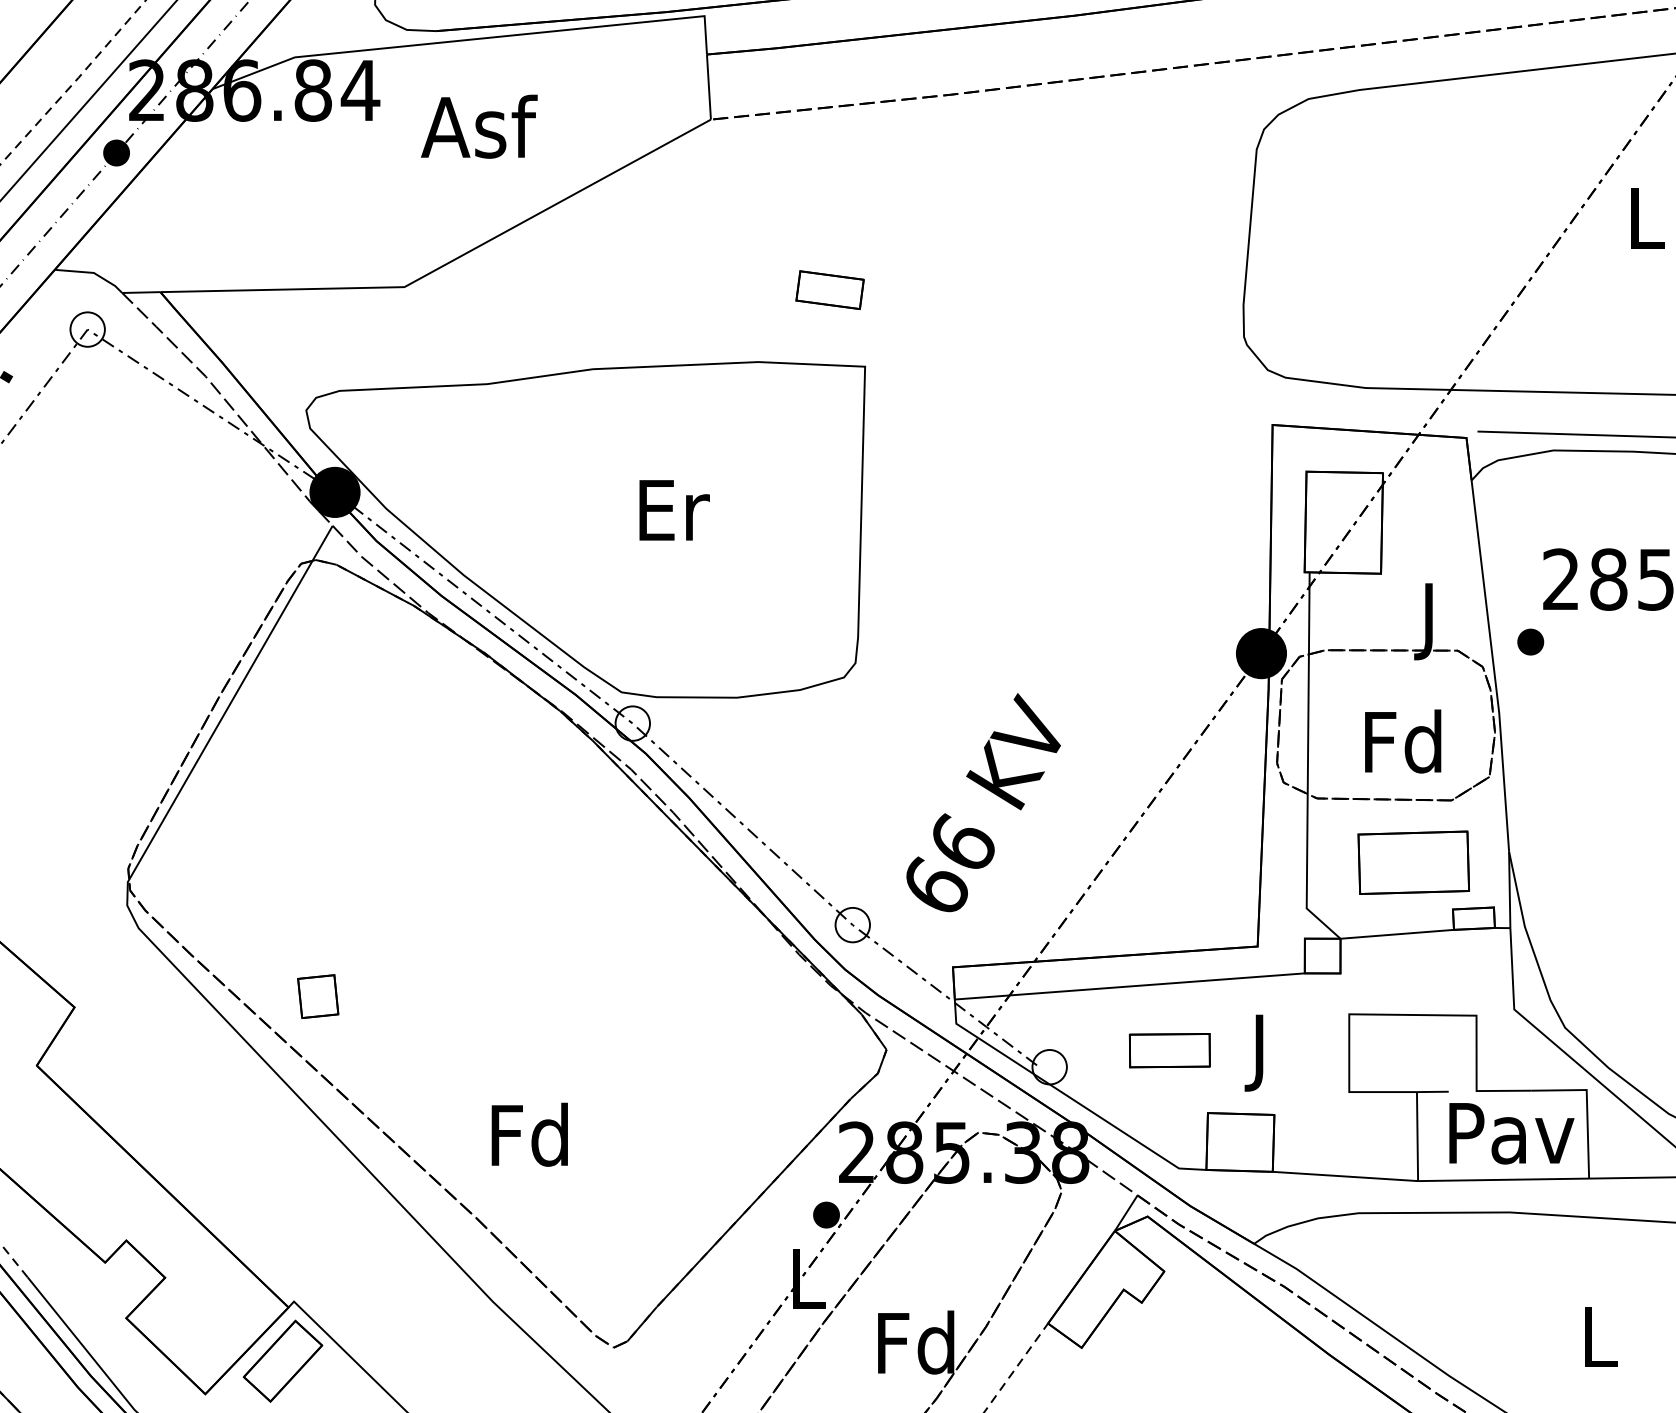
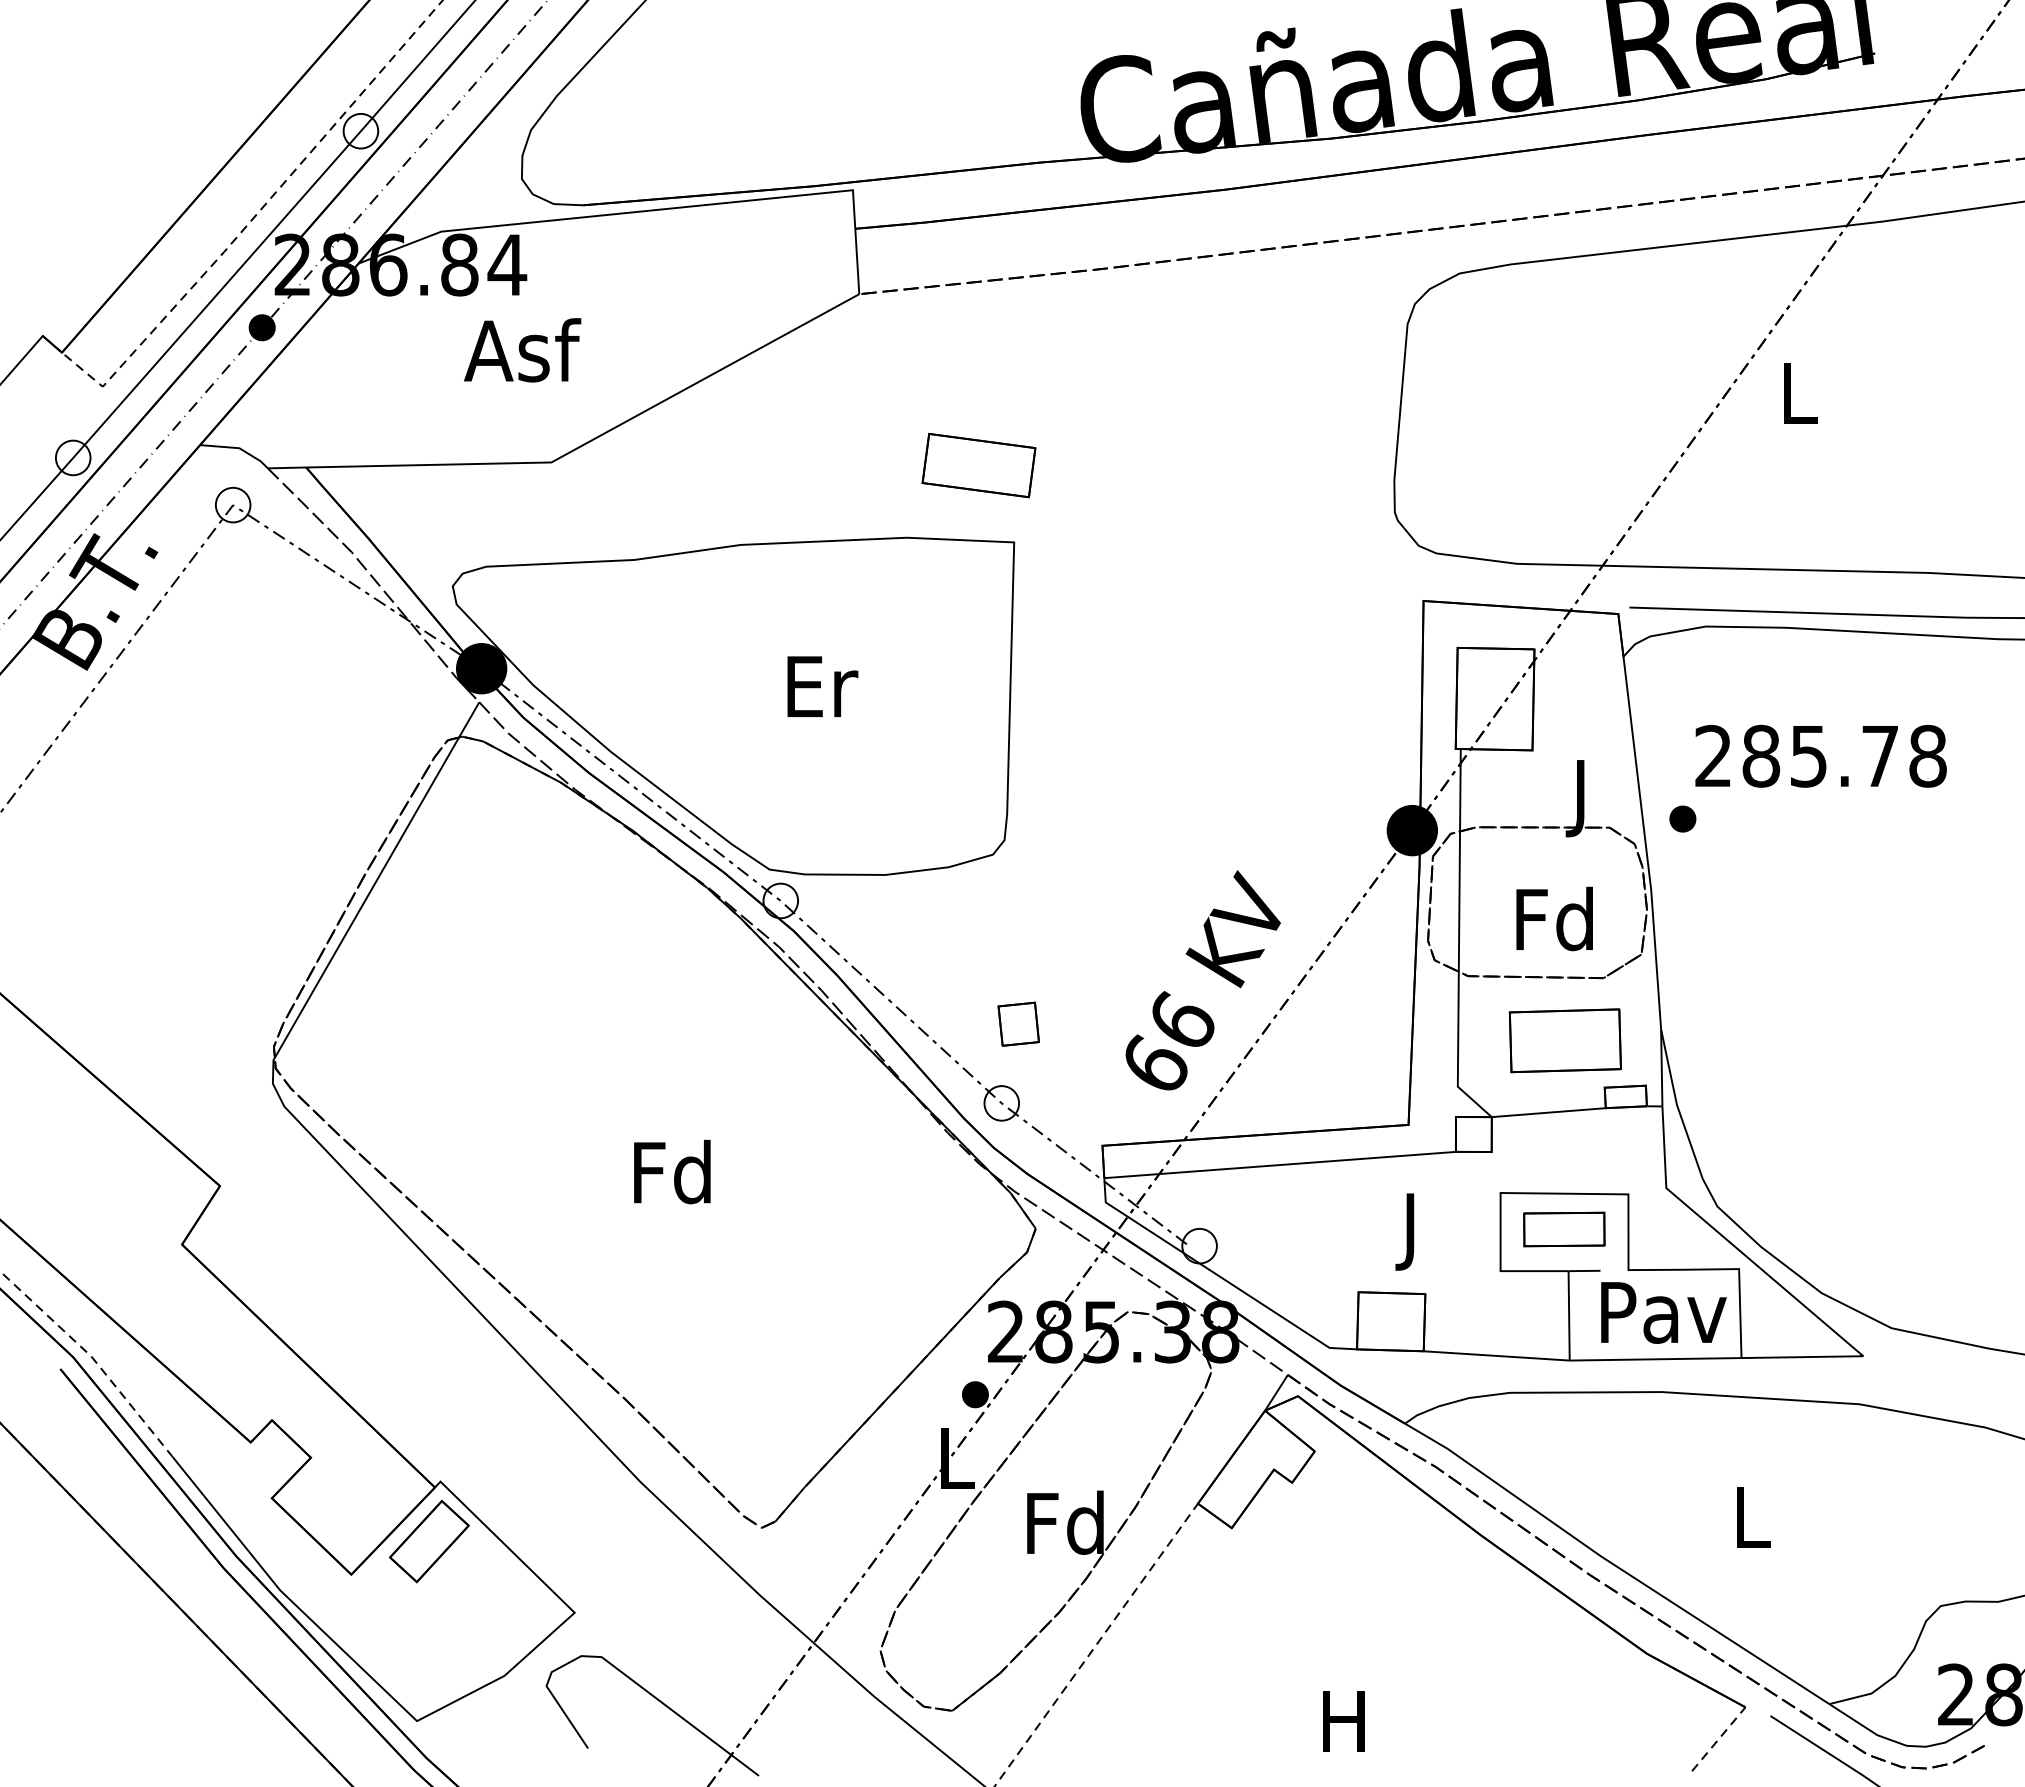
text: (479, 126) -> (522, 350), moved
part: (829, 290) -> (978, 465), size x1.67
text: (982, 802) -> (1202, 980), moved
part: (317, 995) -> (1018, 1023), moved
part: (1170, 1050) -> (1564, 1229), moved
text: (529, 1134) -> (672, 1171), moved

